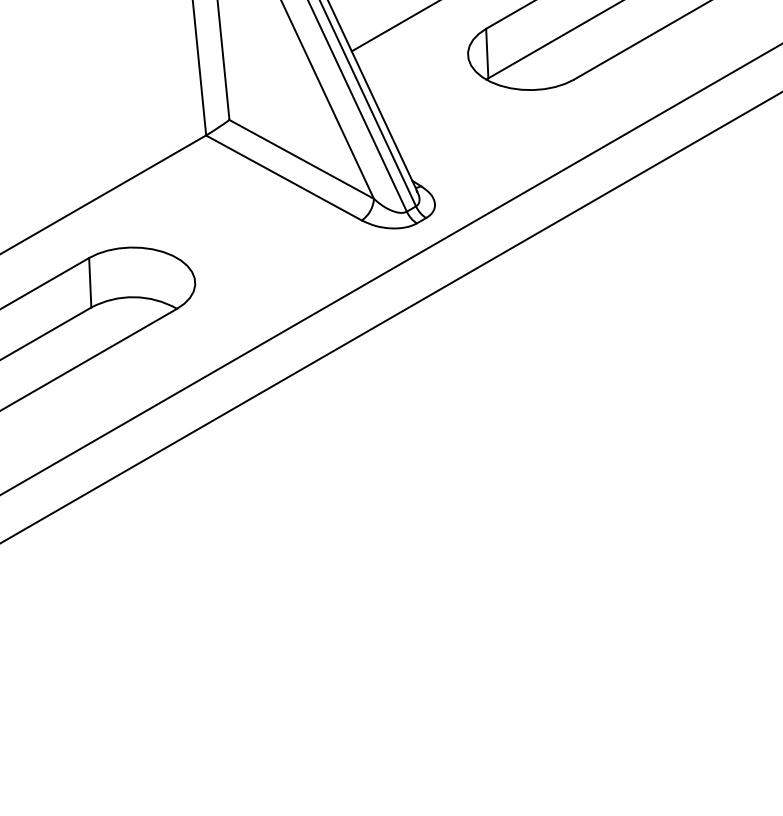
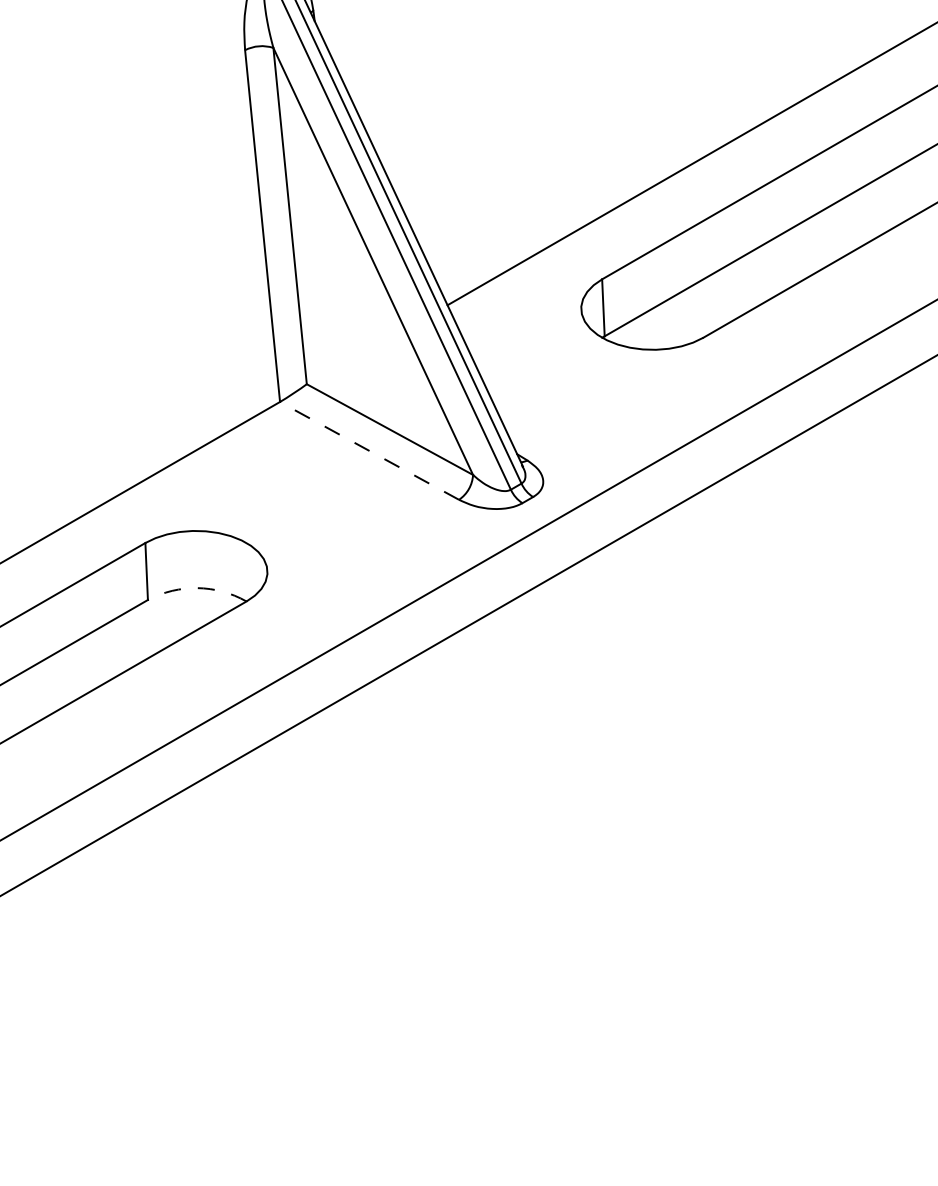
line: (283, 177) -> (369, 450), solid -> dashed
arc: (134, 297) -> (197, 588), solid -> dashed

